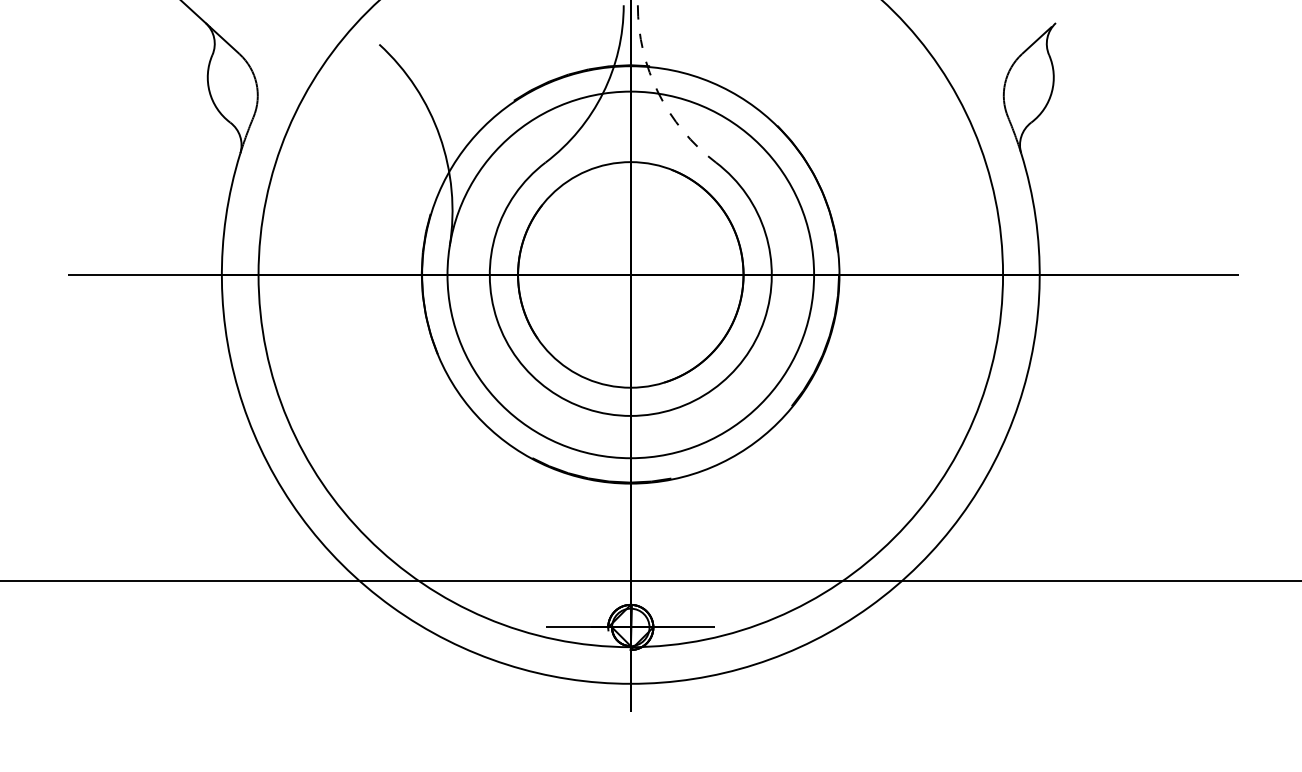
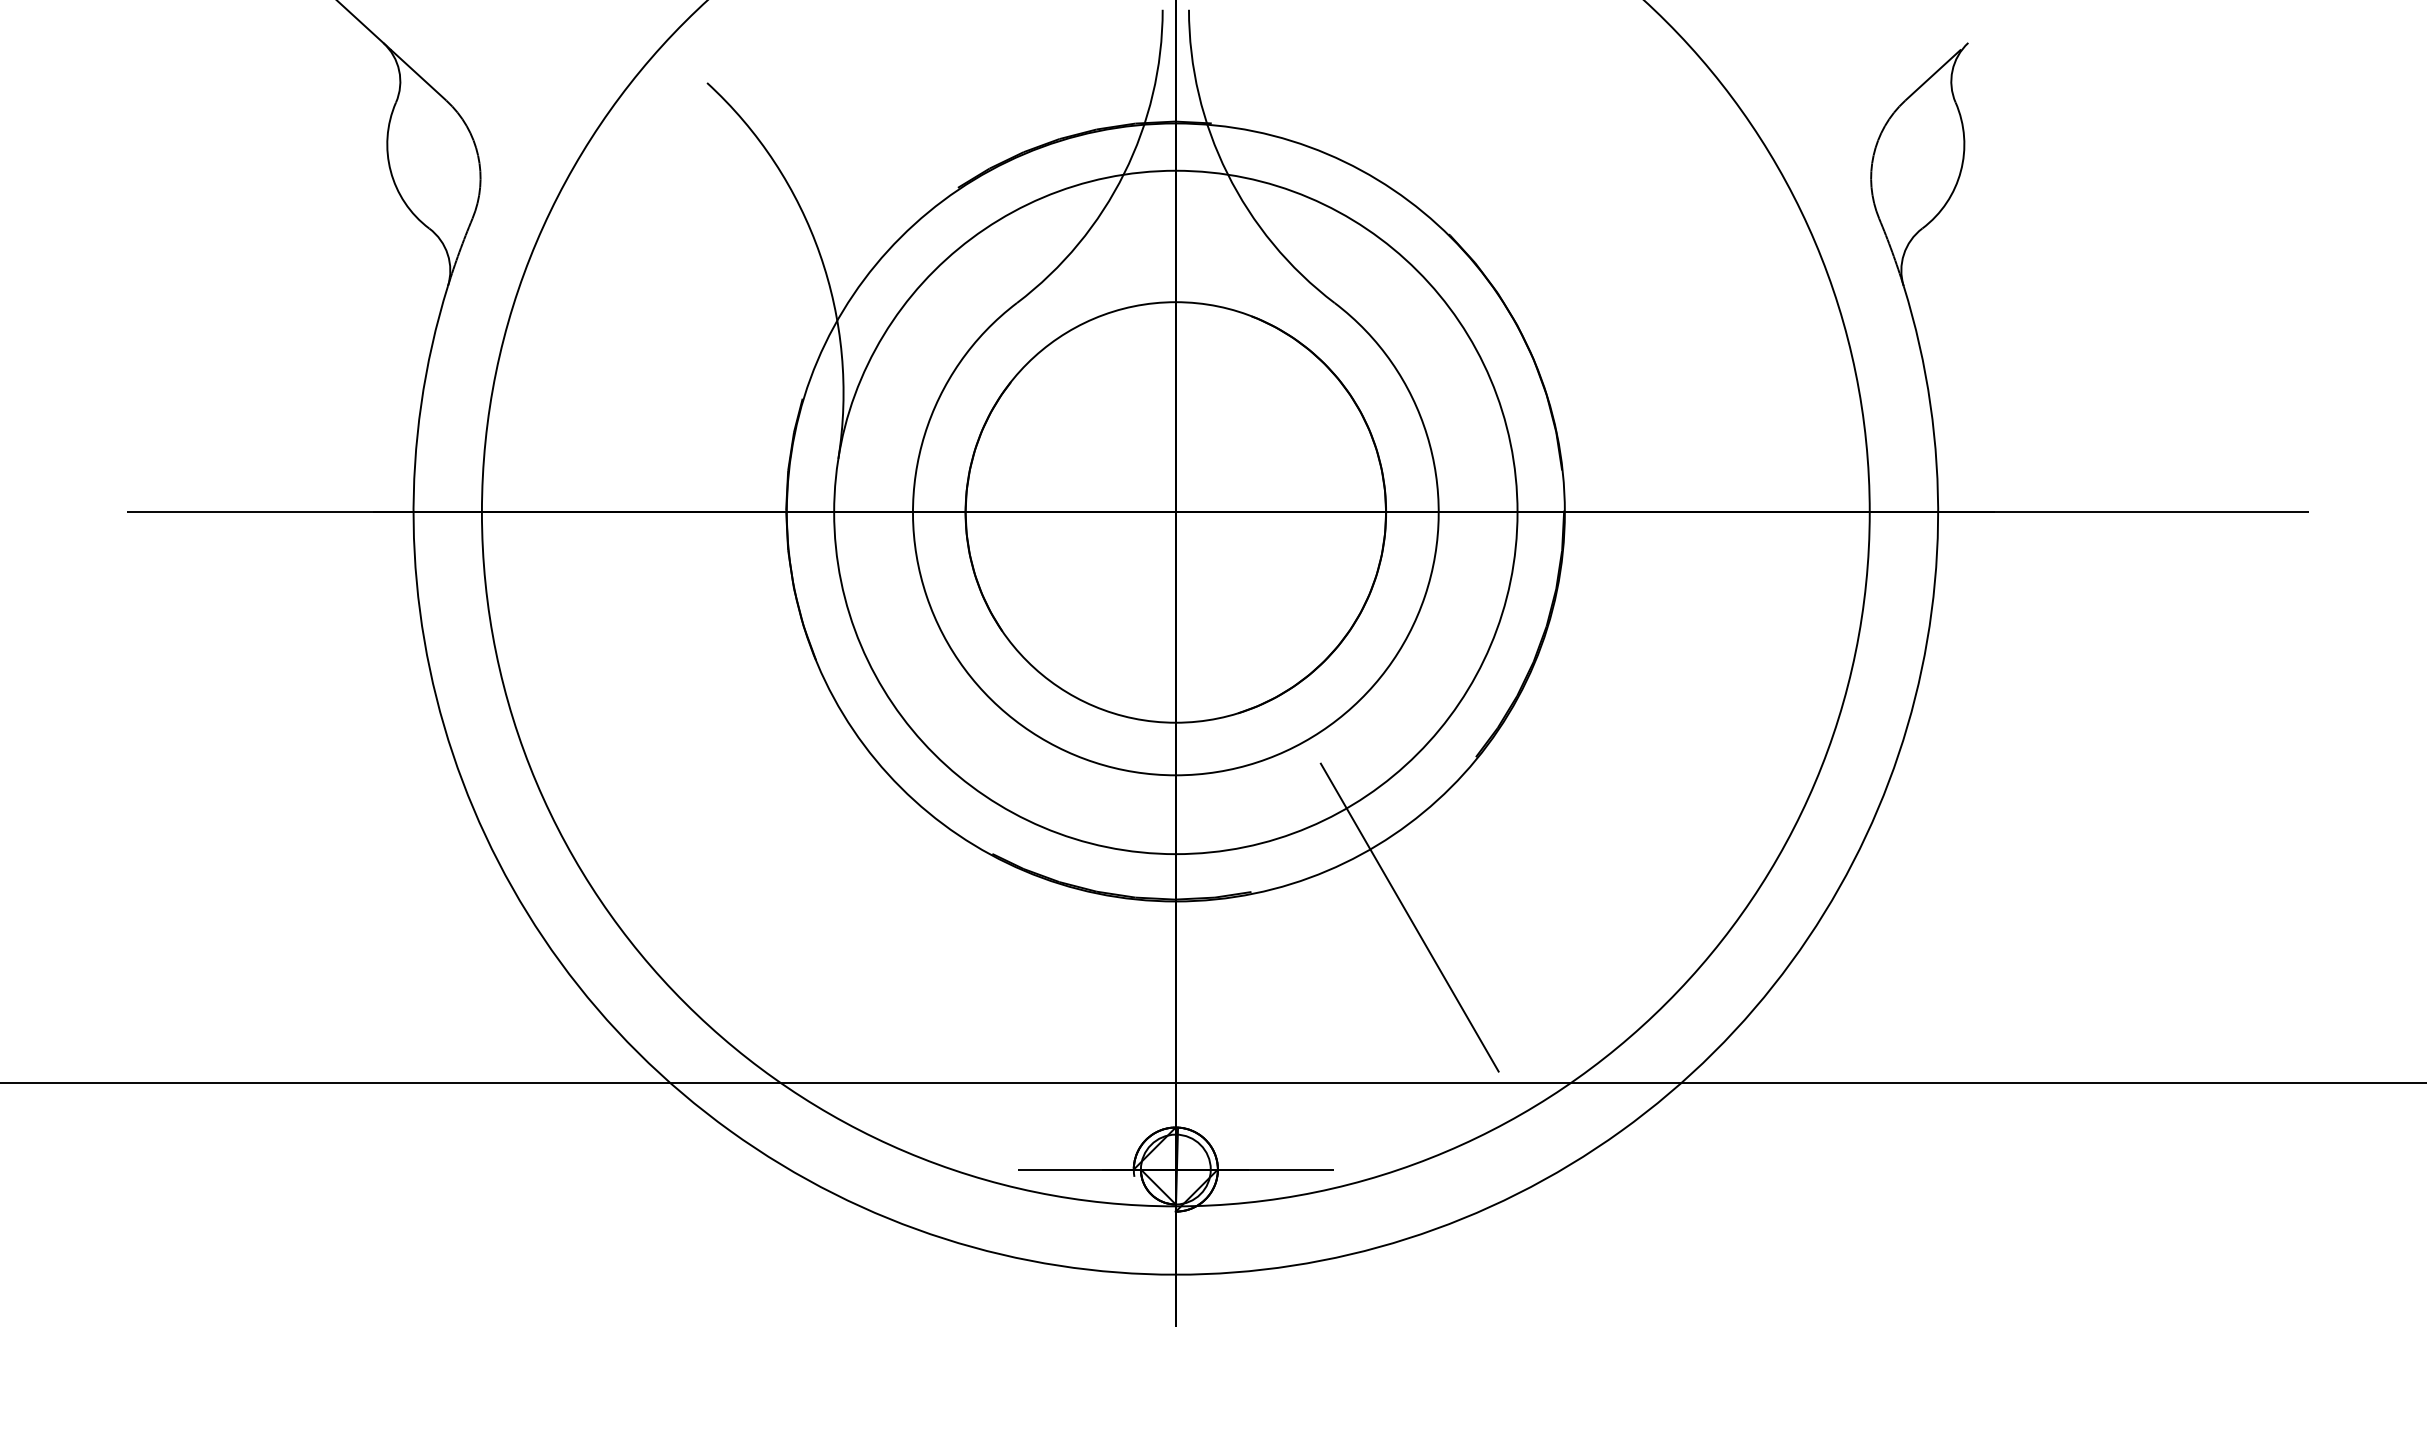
arc: (658, 93) -> (1227, 174), dashed -> solid
line: (756, 492) -> (1410, 918), added

